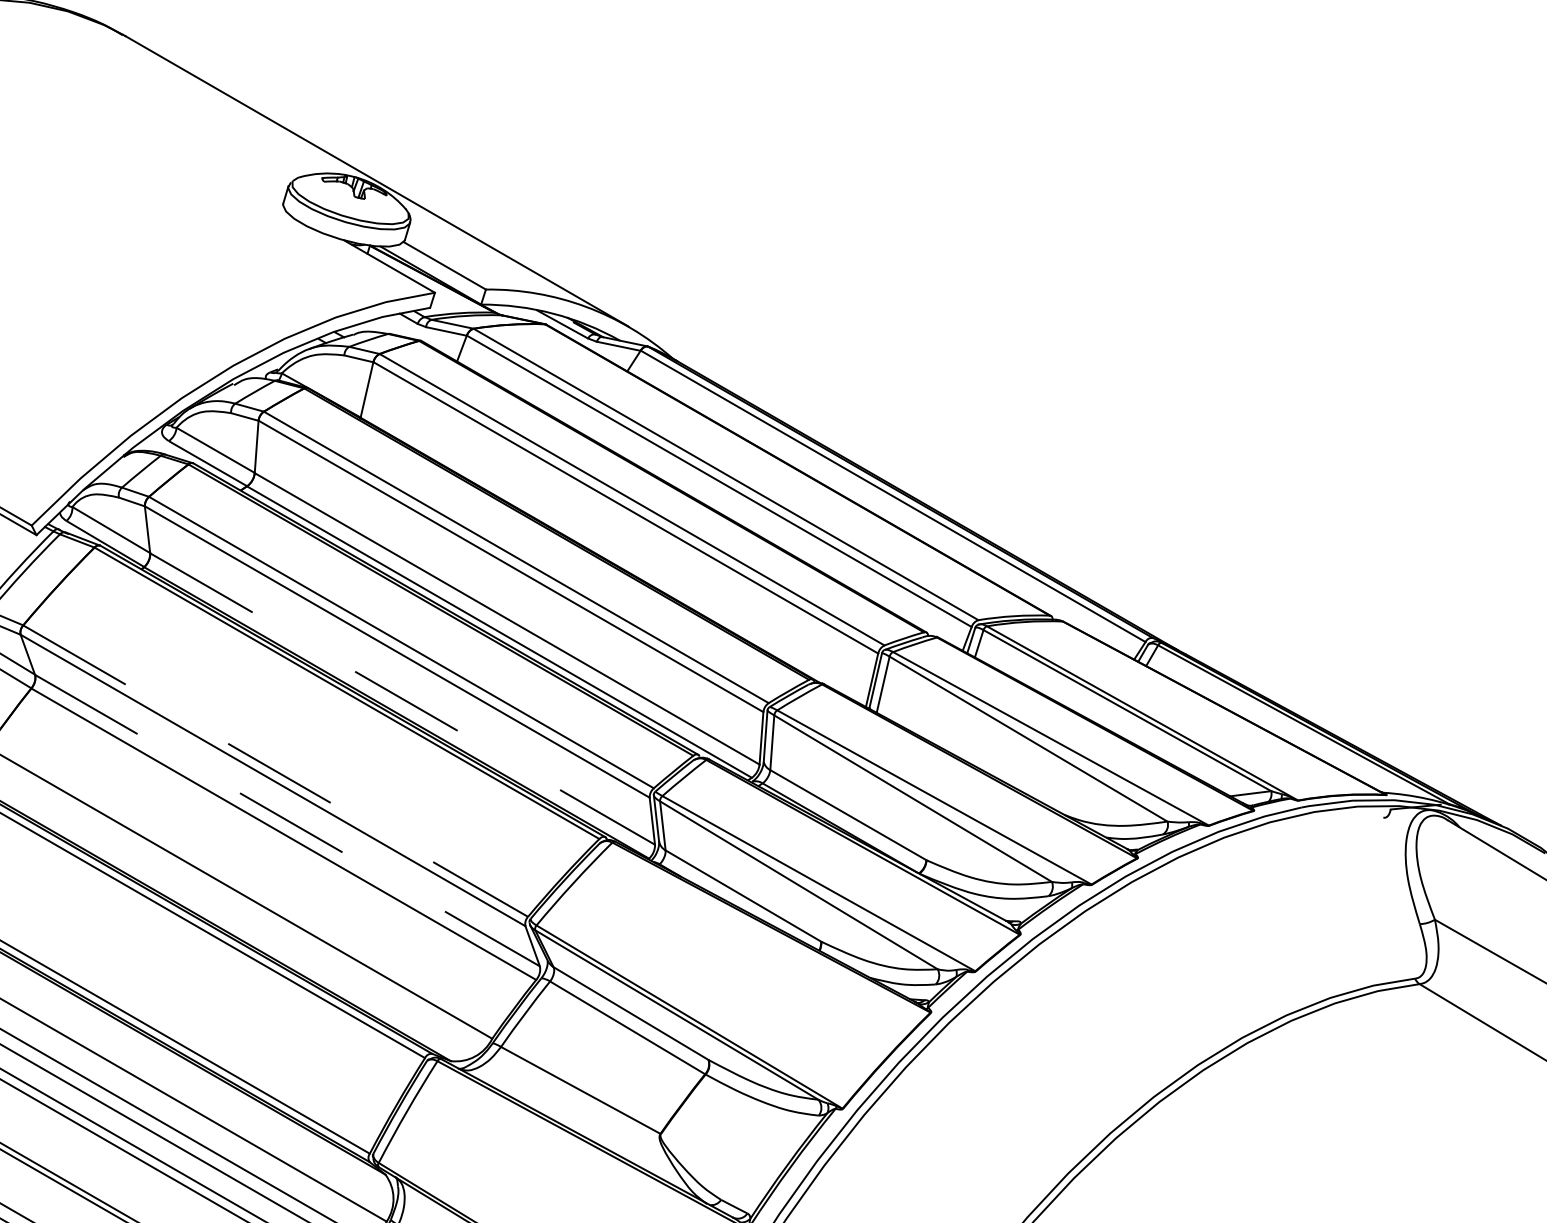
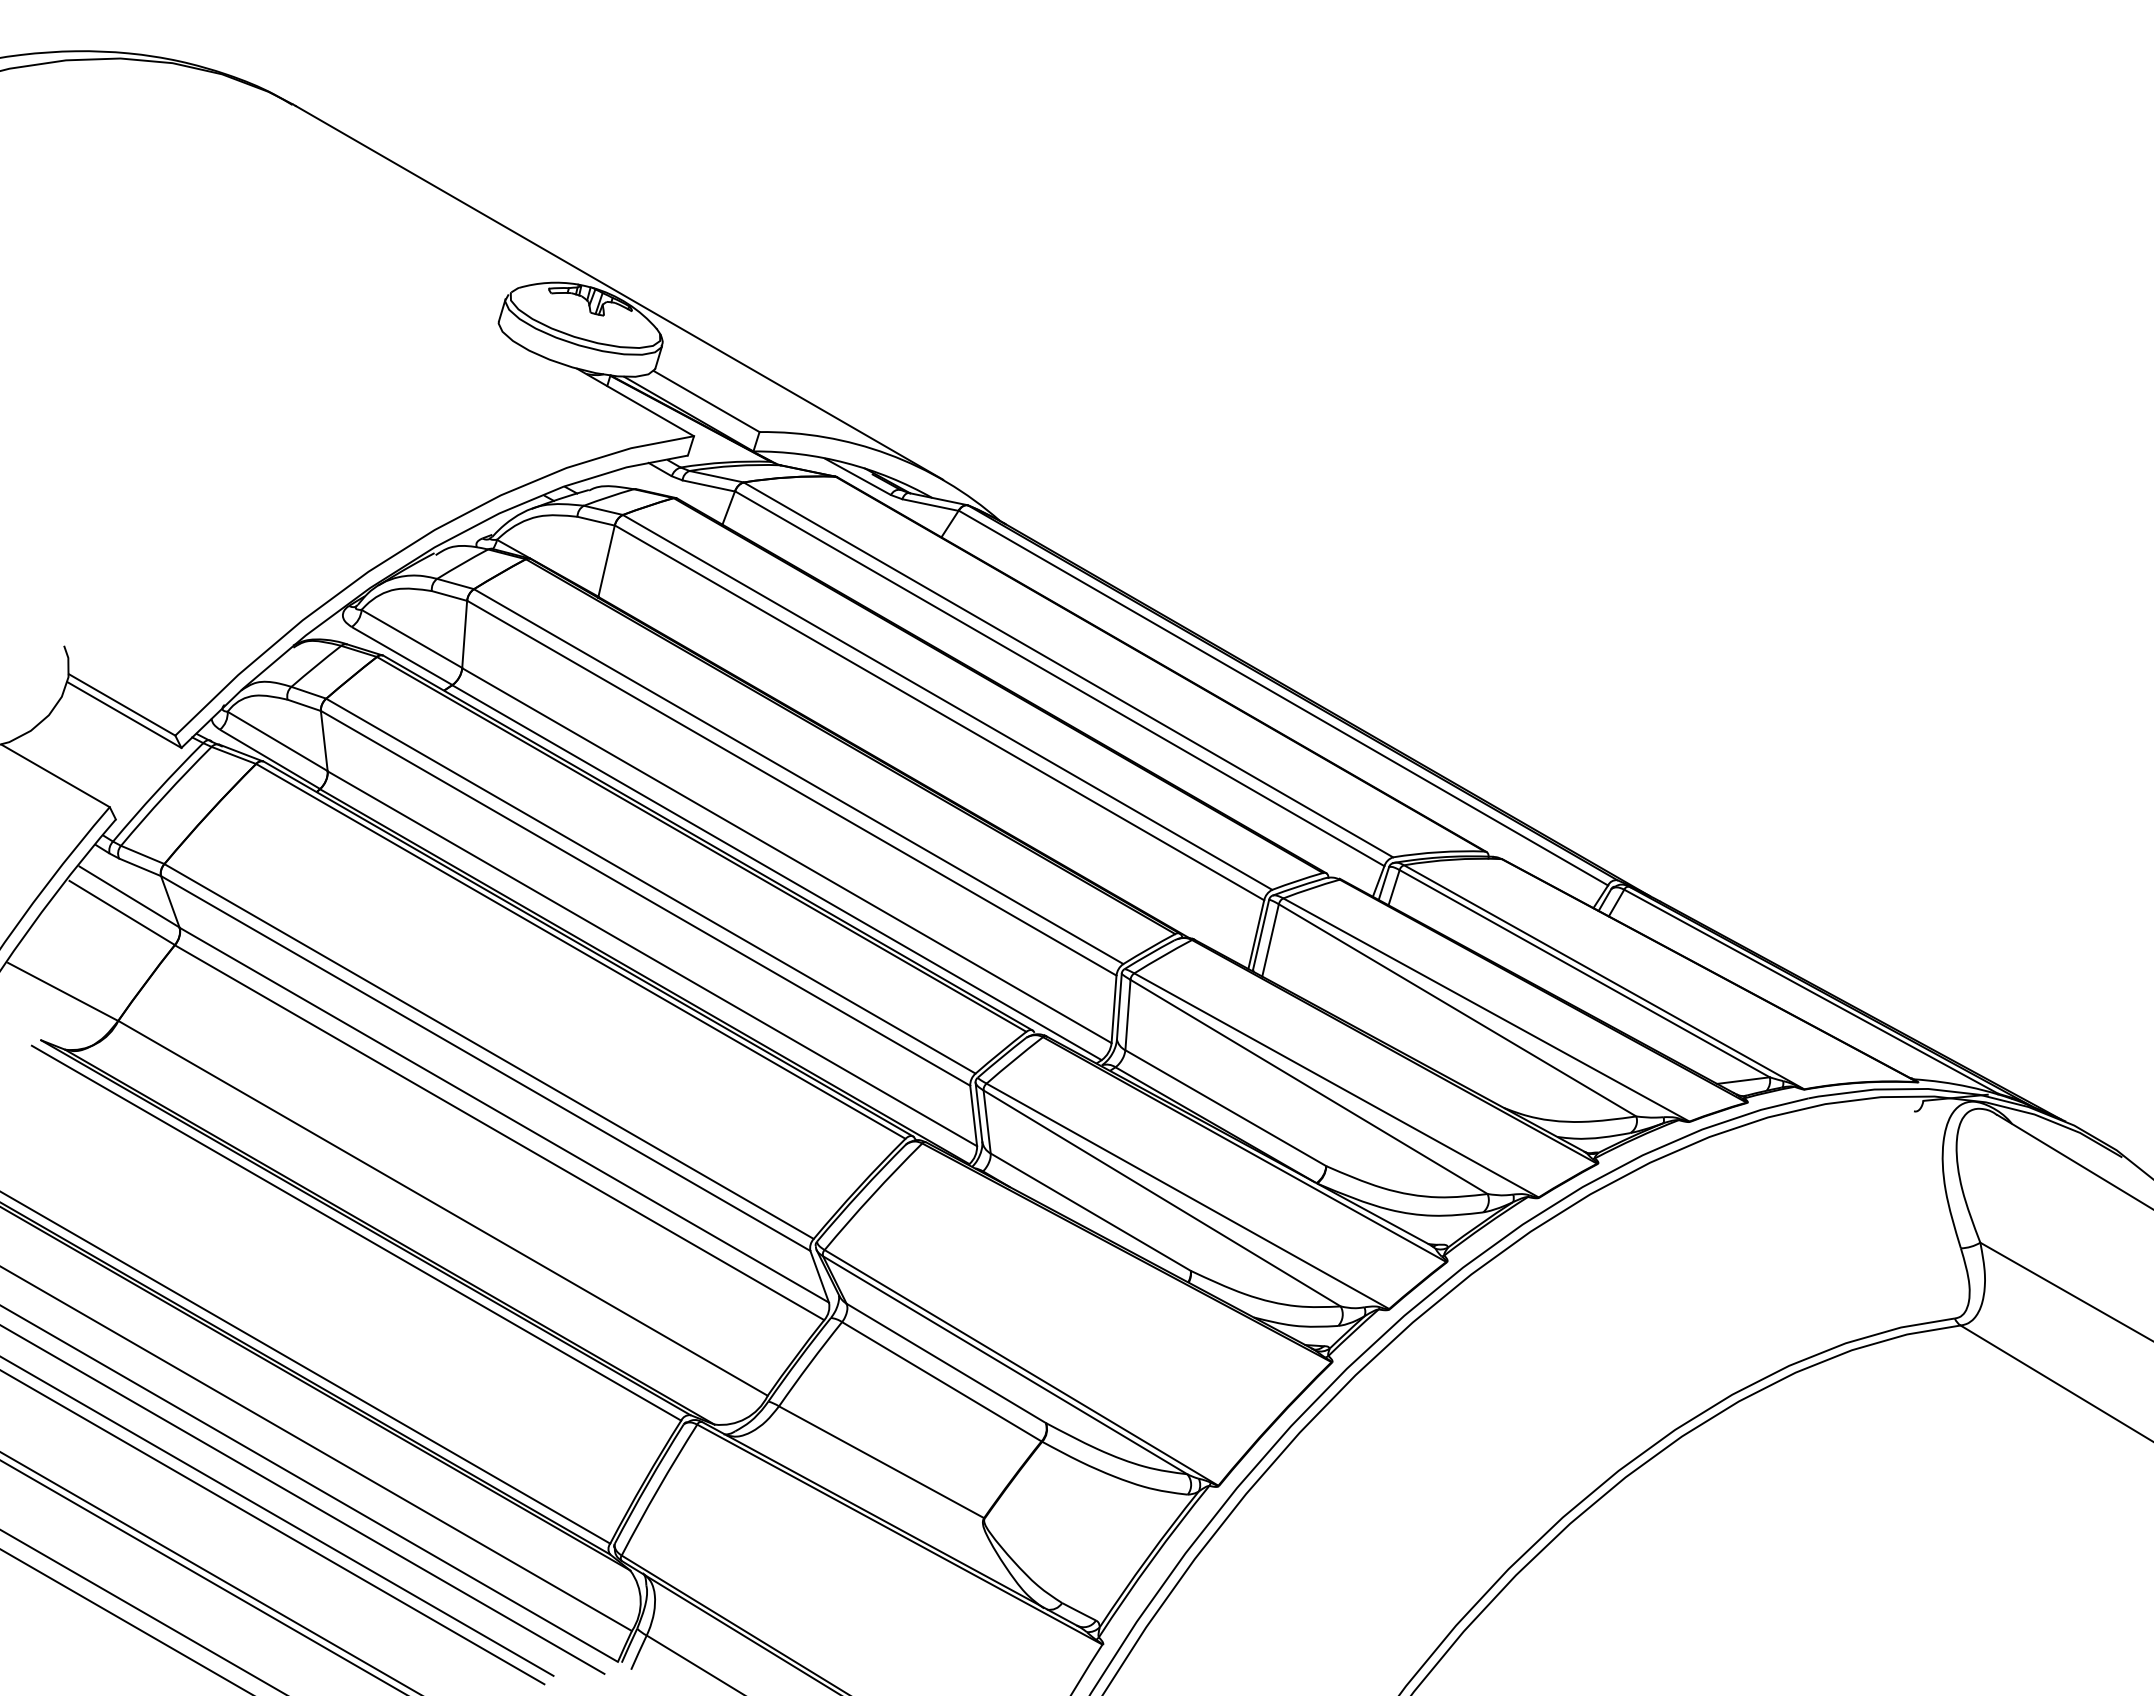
line: (402, 698) -> (652, 958), dashed -> solid
line: (275, 771) -> (489, 1051), dashed -> solid
line: (287, 820) -> (504, 1115), dashed -> solid

